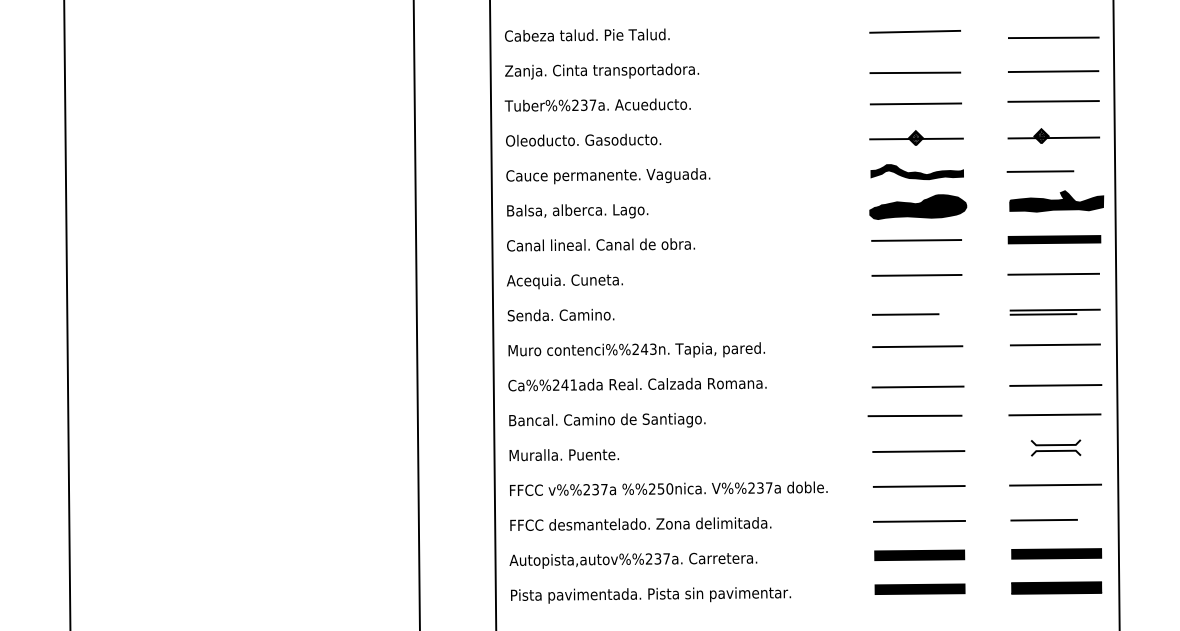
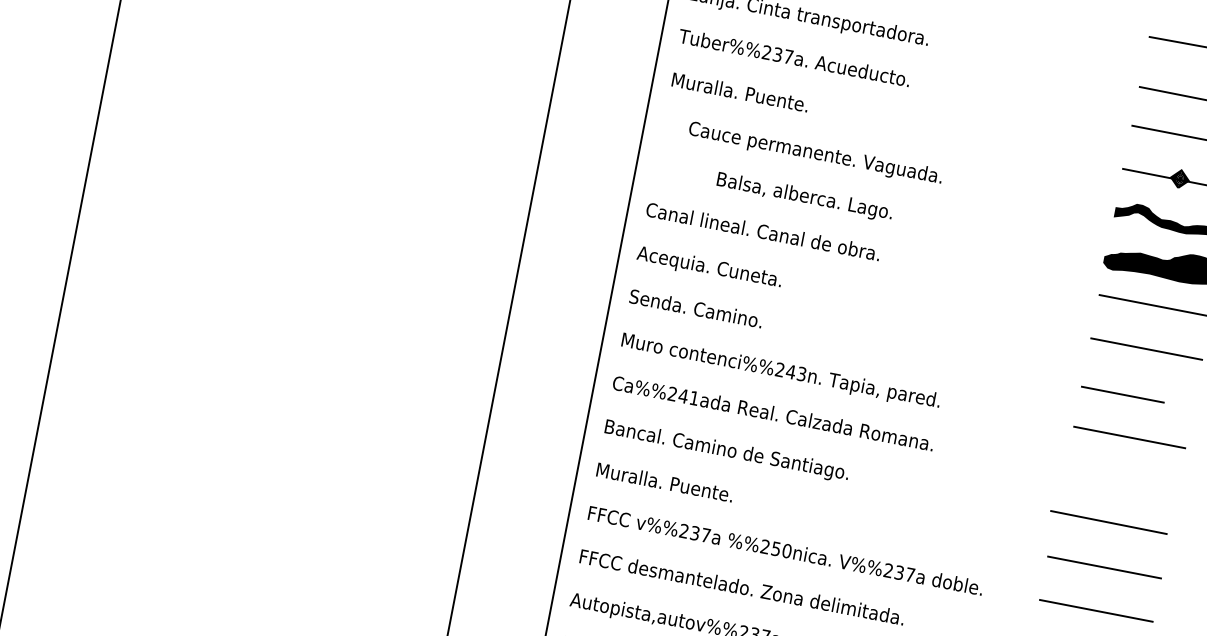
text: (583, 139) -> (768, 96), Oleoducto. Gasoducto. -> Muralla. Puente.
text: (608, 176) -> (815, 154), moved
text: (577, 211) -> (804, 197), moved
line: (917, 386) -> (1119, 486), removed

